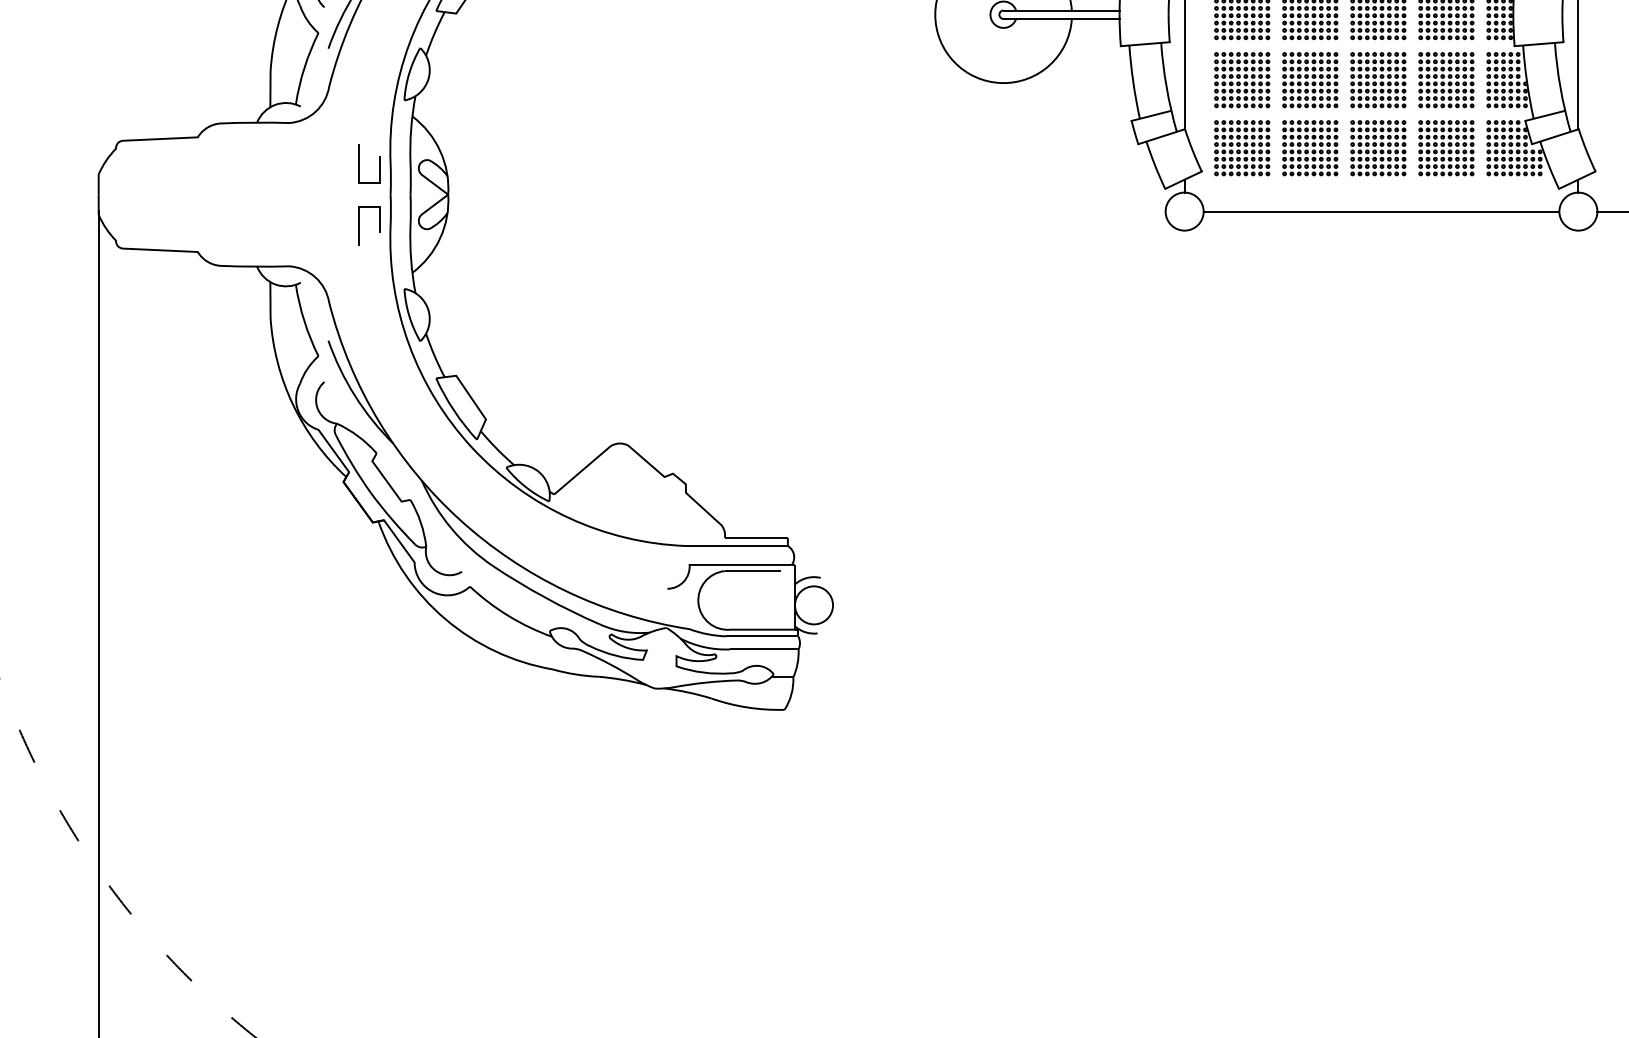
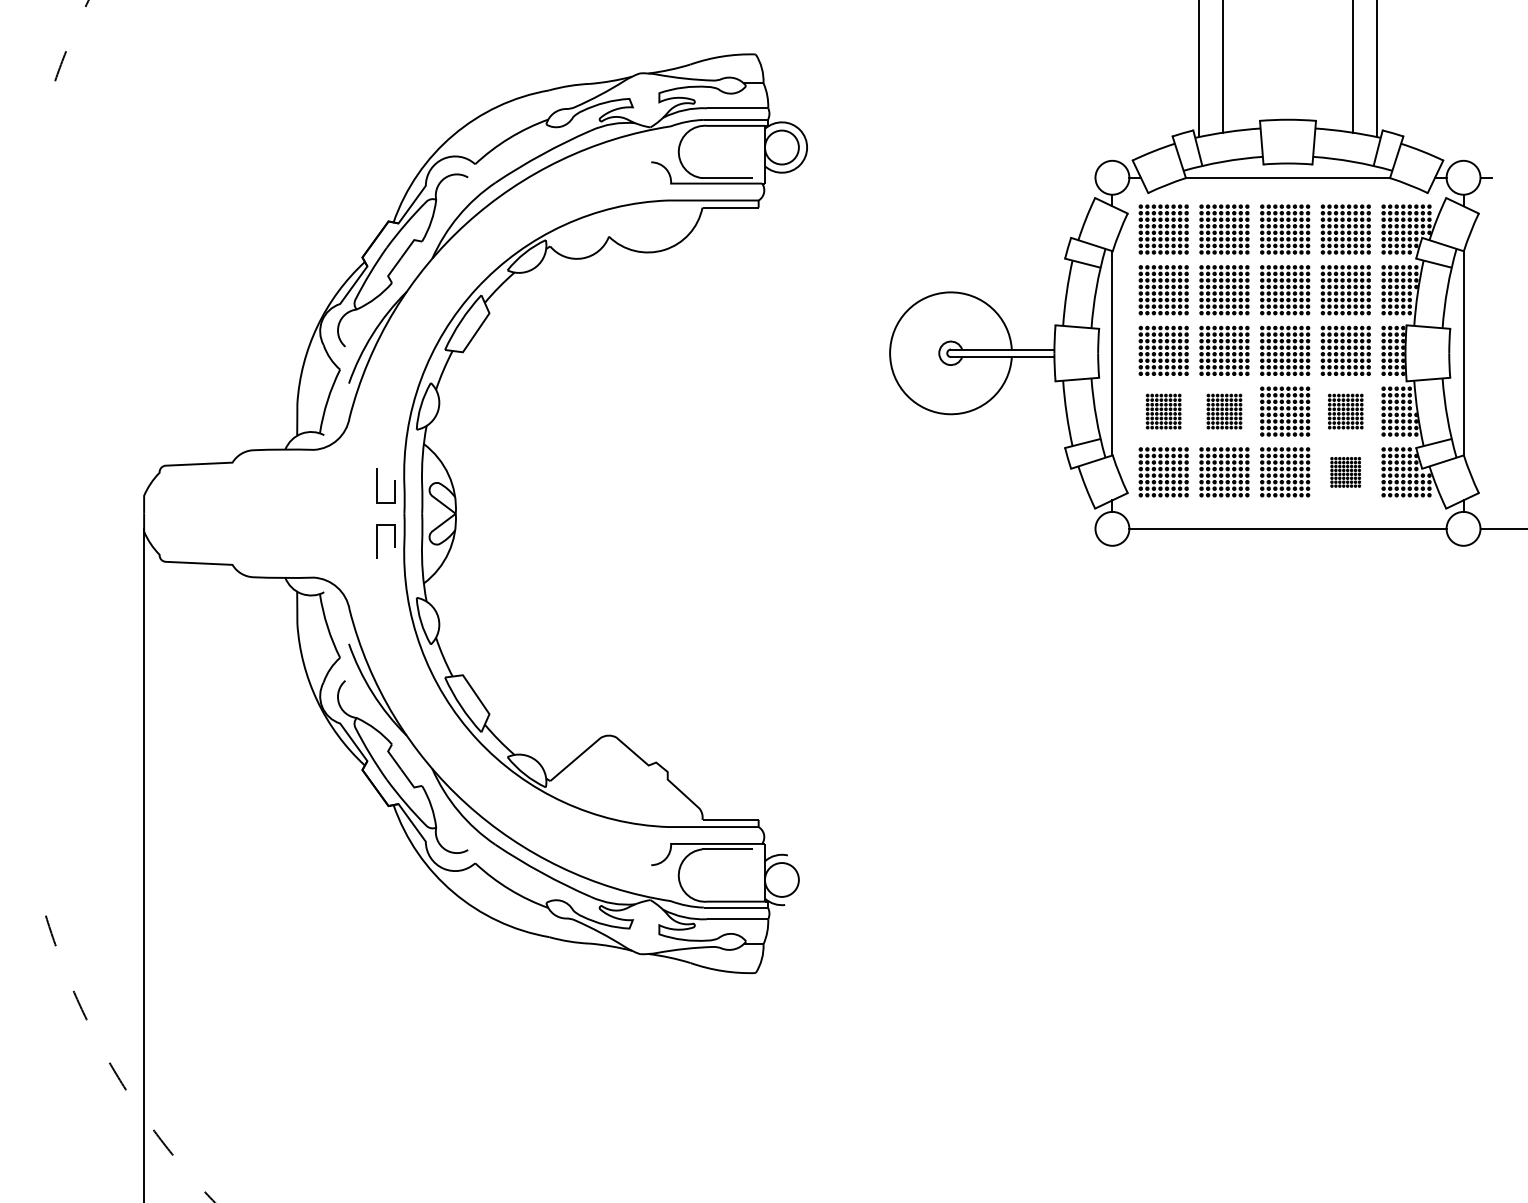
part: (1241, 79) -> (1163, 411), size x0.7
part: (1310, 79) -> (1224, 411), size x0.7
part: (1446, 79) -> (1345, 411), size x0.7
part: (1446, 148) -> (1345, 472), size x0.6

